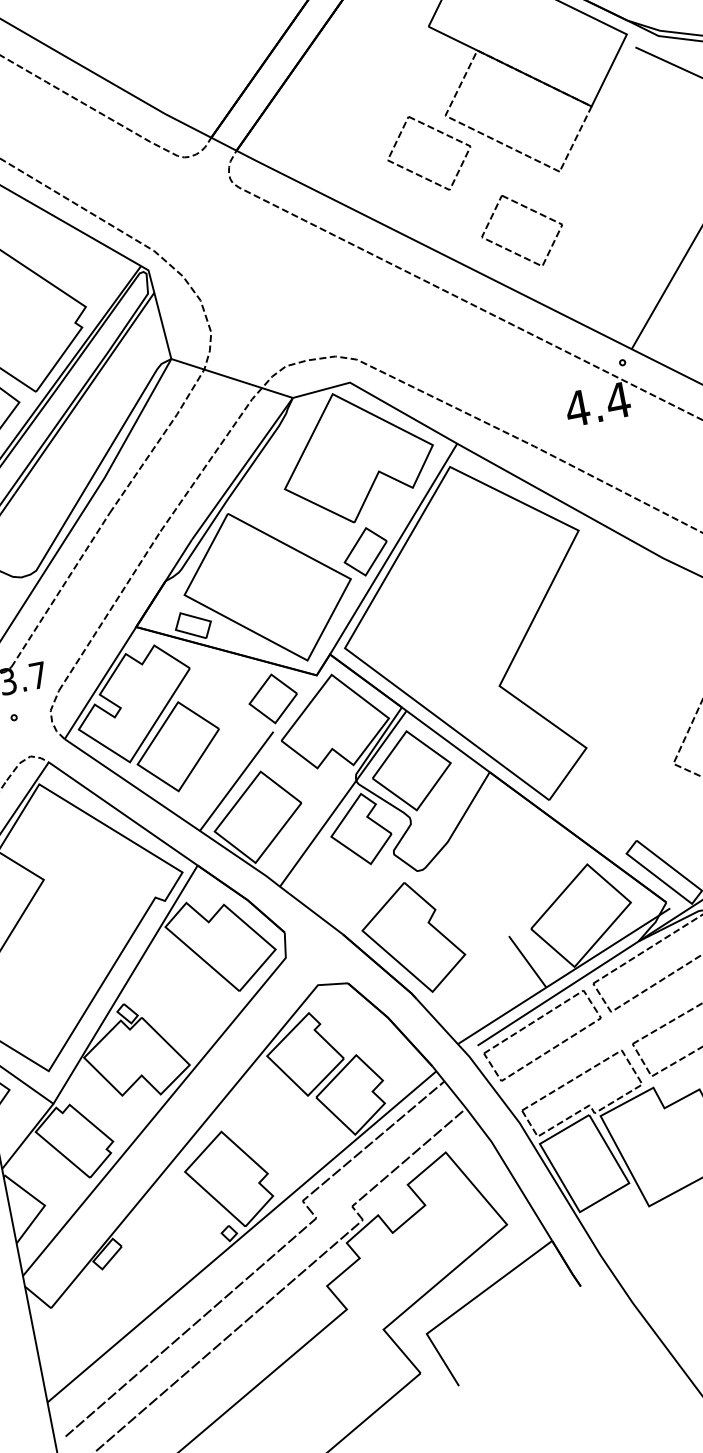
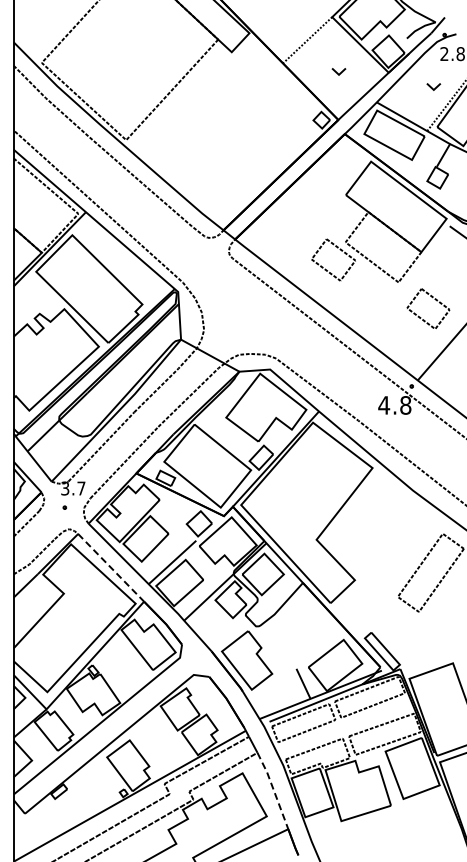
part: (532, 212) -> (435, 300), moved
text: (617, 400) -> (405, 405), 4.4 -> 4.8
line: (124, 815) -> (111, 568), solid -> dashed
line: (510, 1173) -> (273, 790), solid -> dashed

